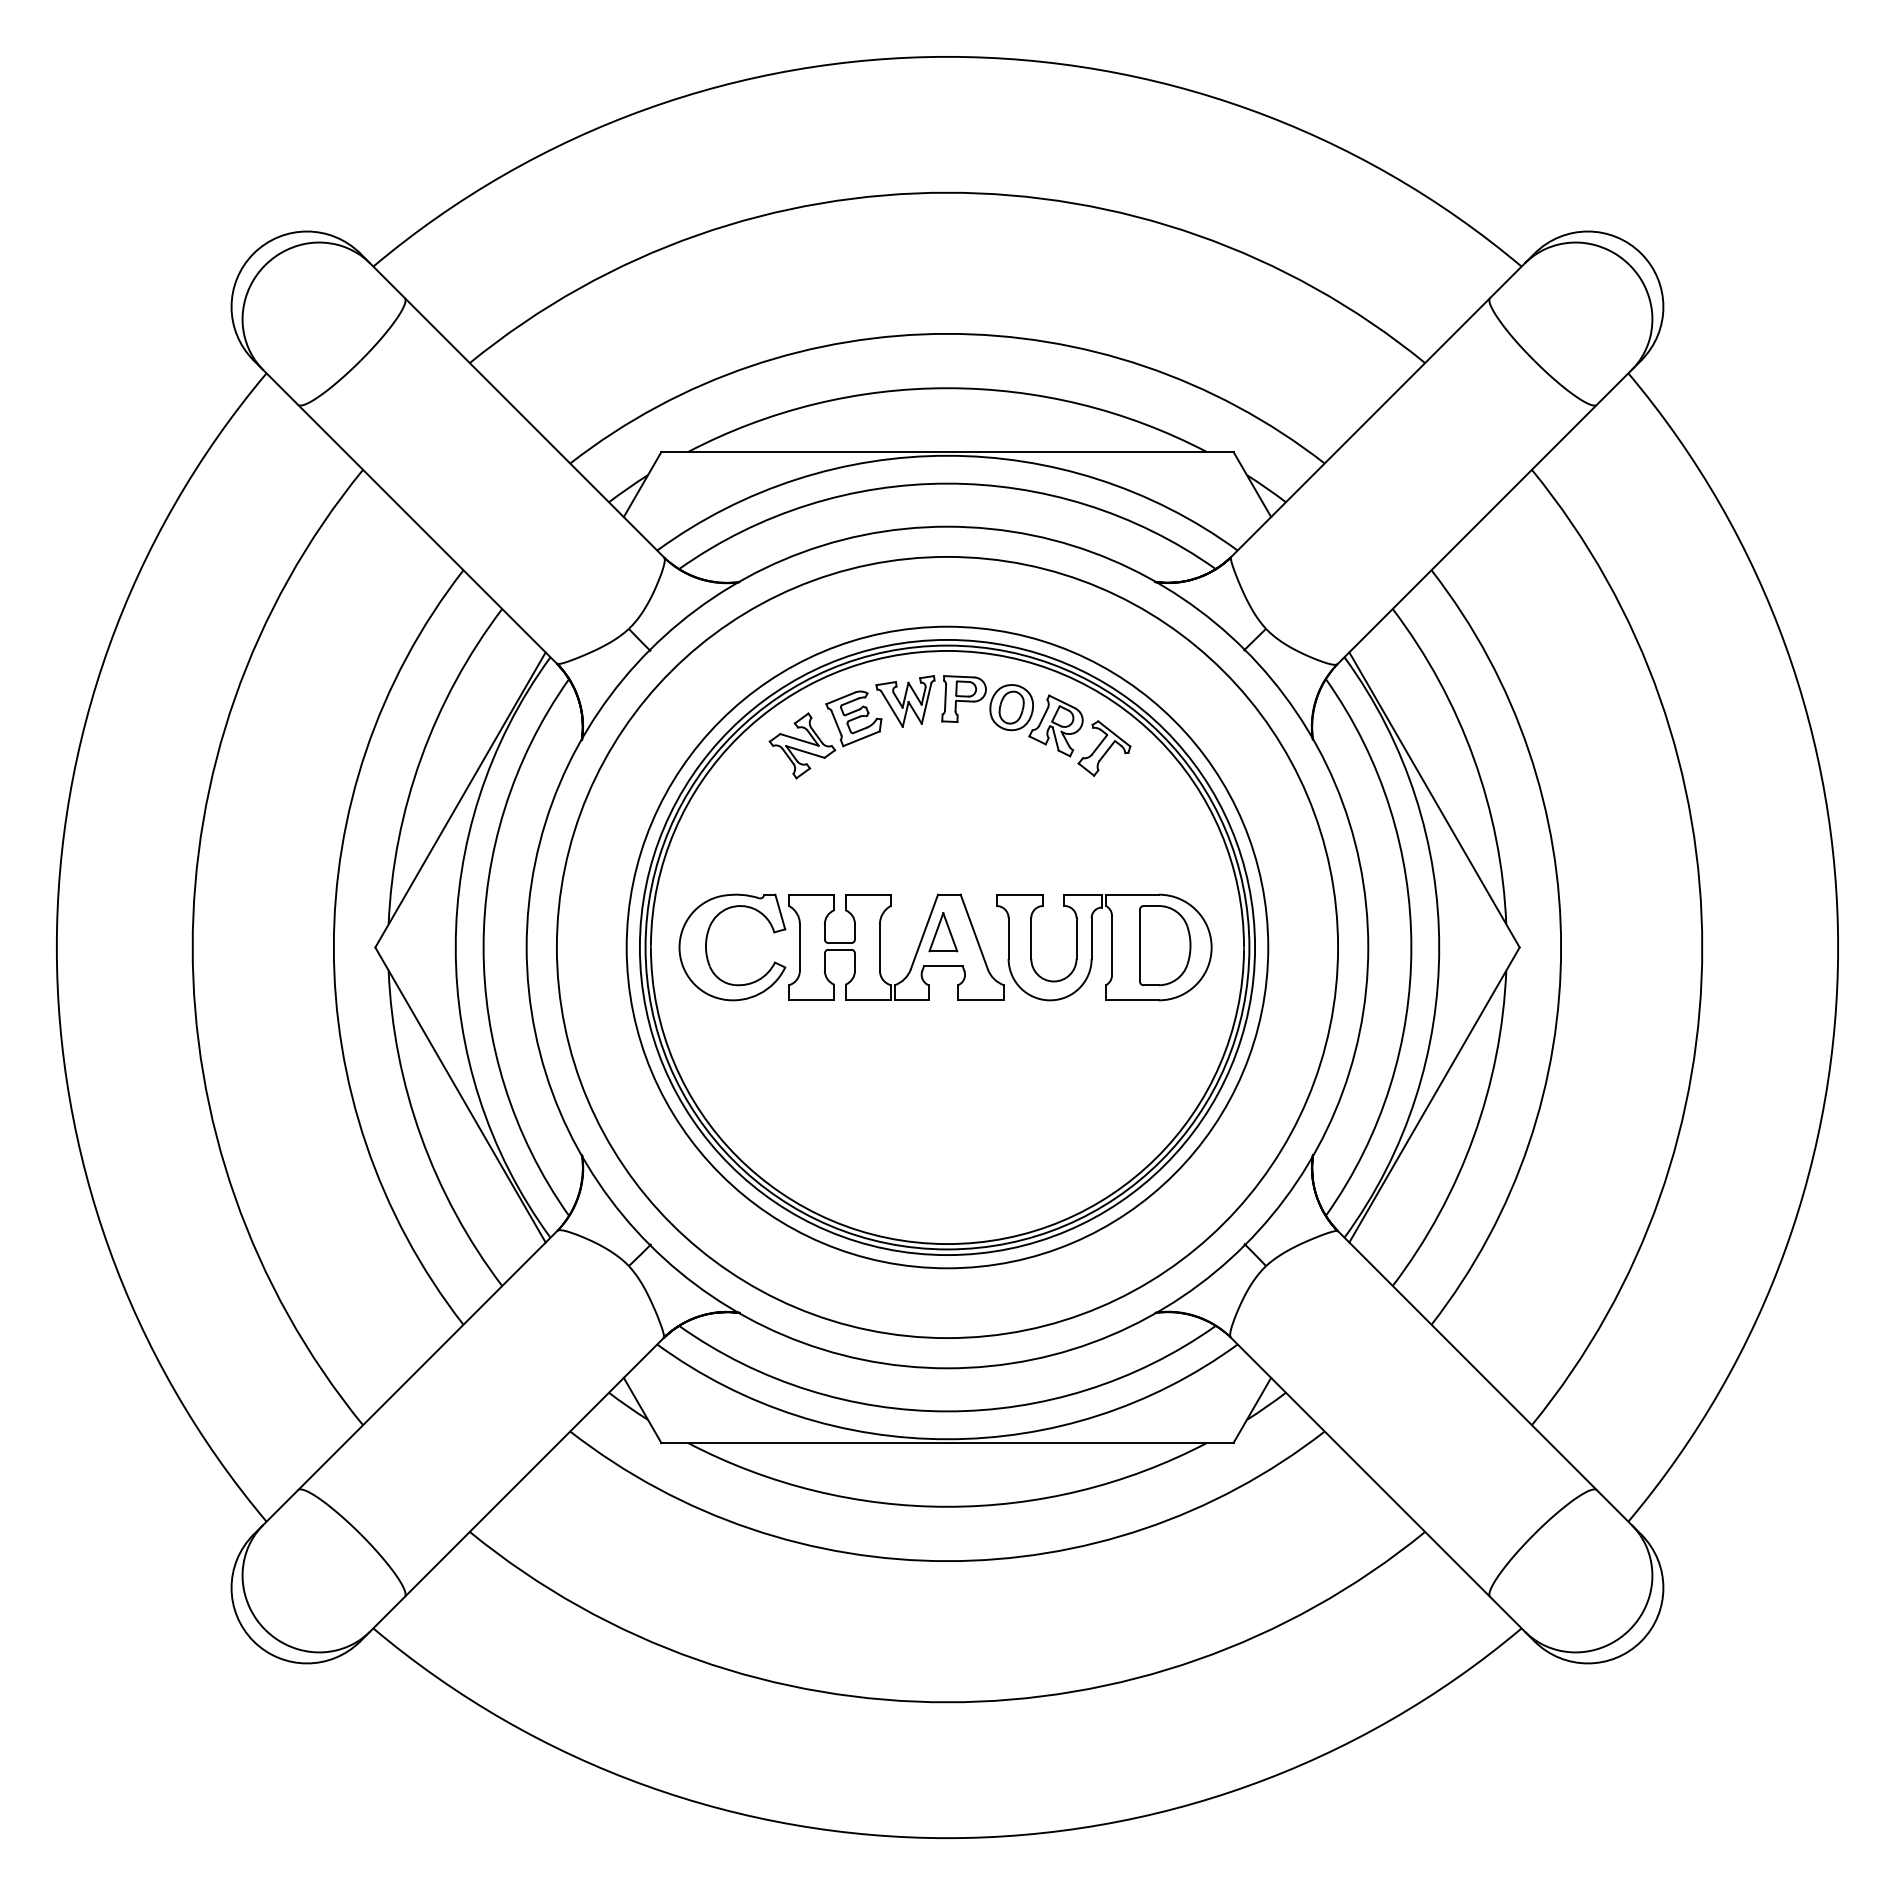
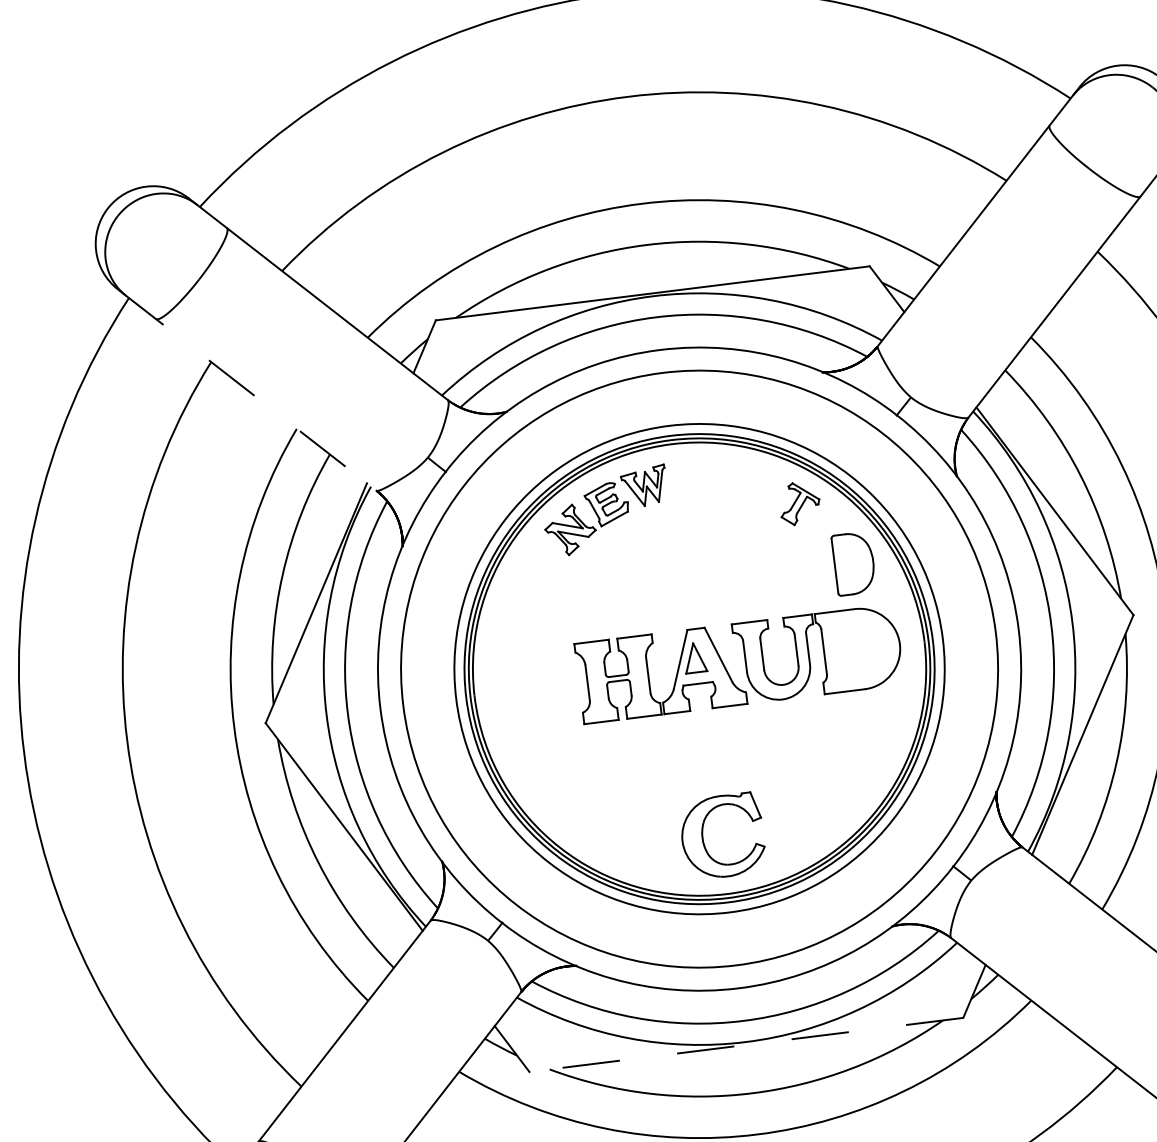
line: (405, 512) -> (247, 390), solid -> dashed
part: (1012, 716) -> (727, 487), removed
part: (1165, 945) -> (854, 563), moved
part: (707, 951) -> (704, 841), moved
line: (946, 1443) -> (745, 1045), solid -> dashed

